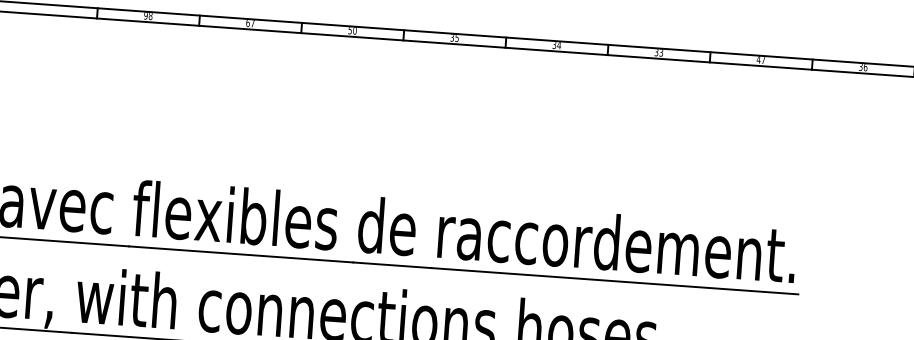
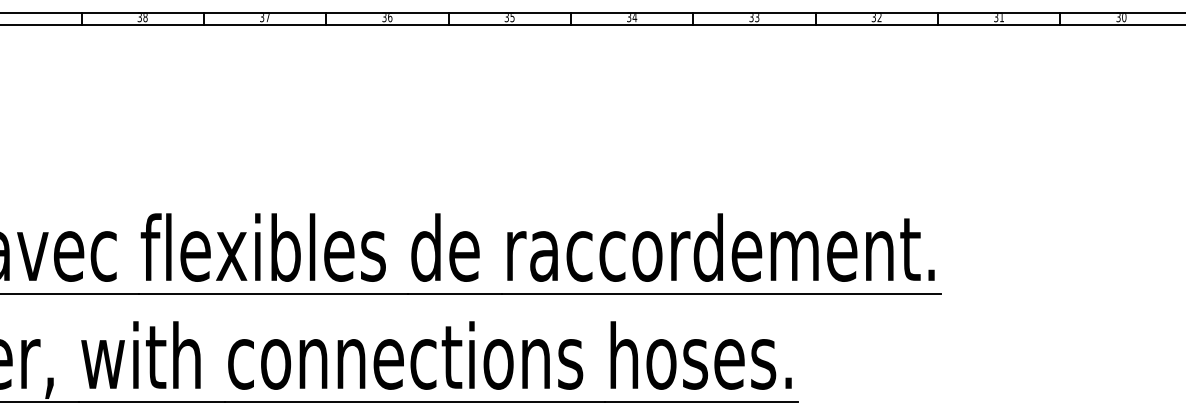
text: (145, 15) -> (139, 17), 98 -> 38
text: (248, 24) -> (262, 18), 67 -> 37
text: (352, 30) -> (387, 17), 50 -> 36
text: (760, 60) -> (876, 18), 47 -> 32
text: (865, 68) -> (1001, 18), 36 -> 31

